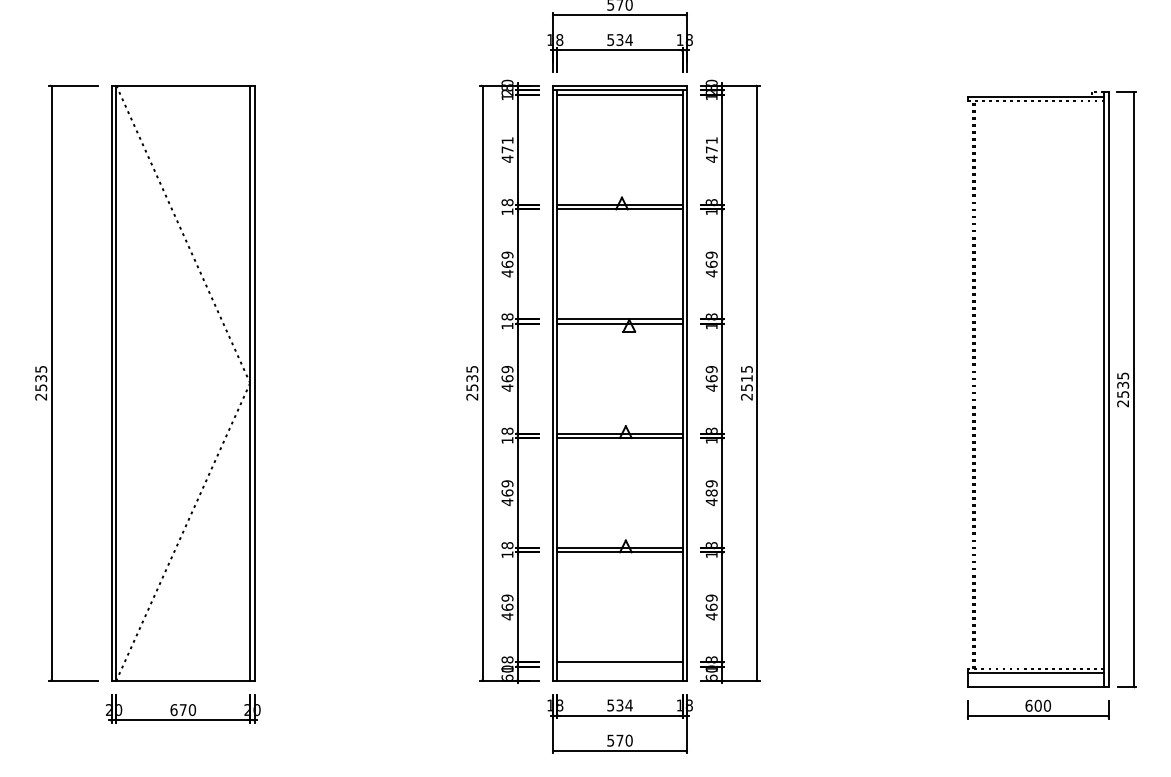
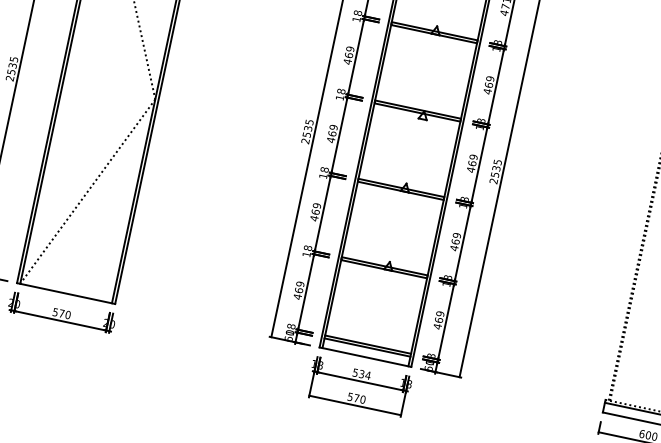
text: (746, 378) -> (496, 168), 2515 -> 2535
text: (711, 492) -> (455, 241), 489 -> 469
line: (619, 666) -> (367, 347), added
text: (173, 709) -> (55, 311), 670 -> 570

